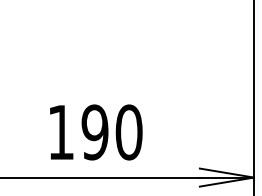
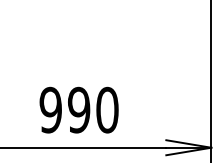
text: (60, 131) -> (50, 109), 190 -> 990

